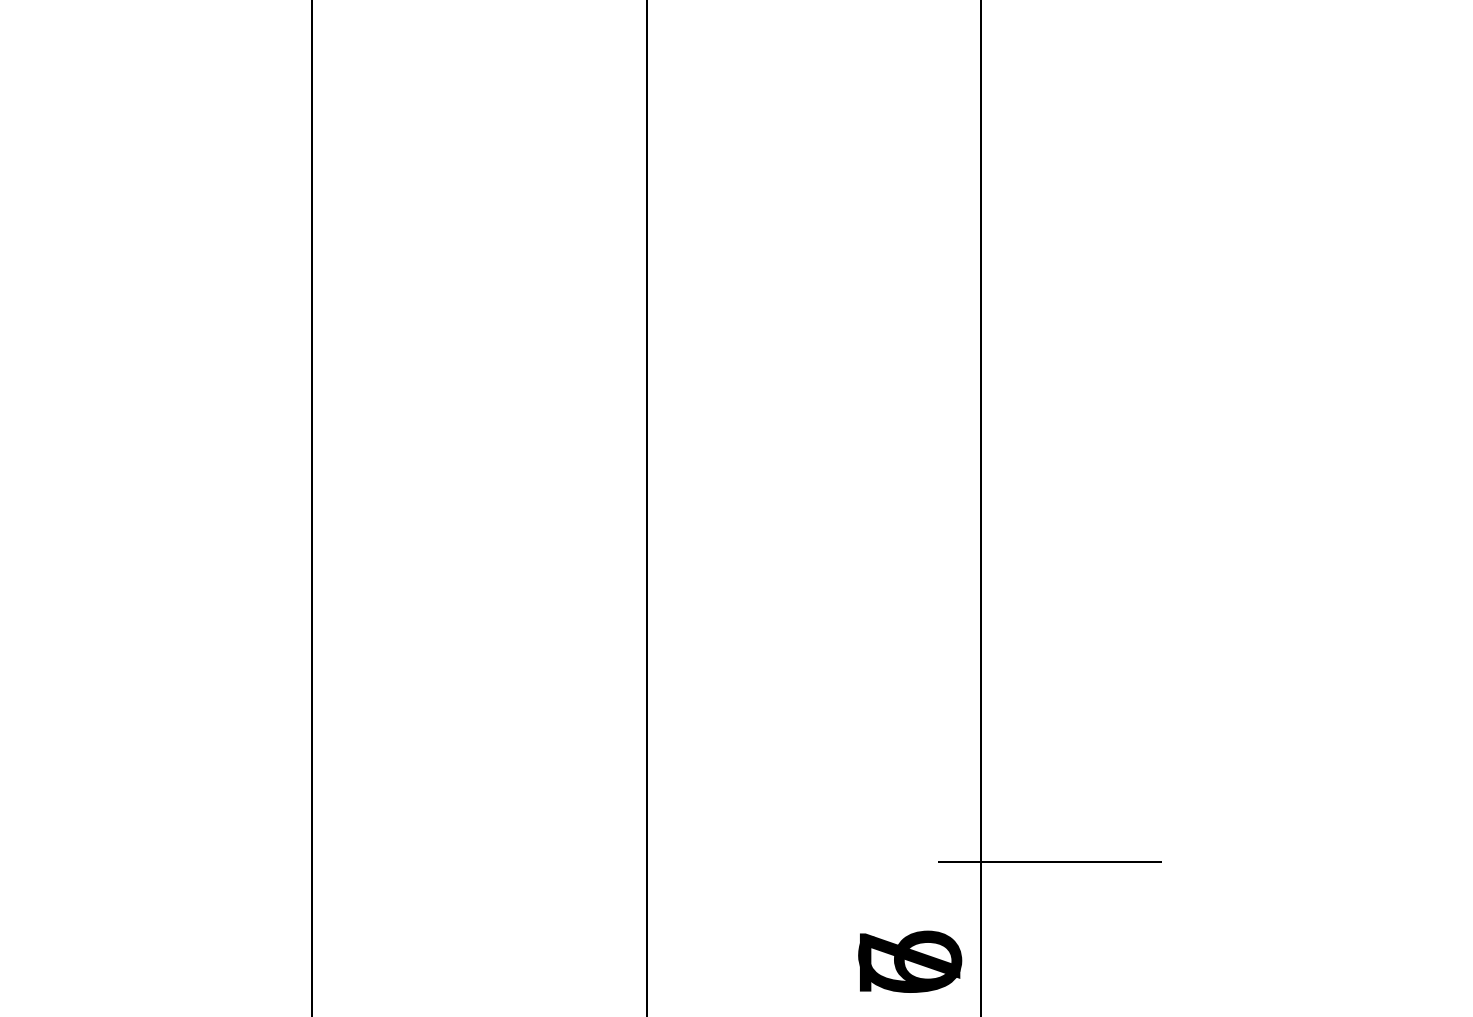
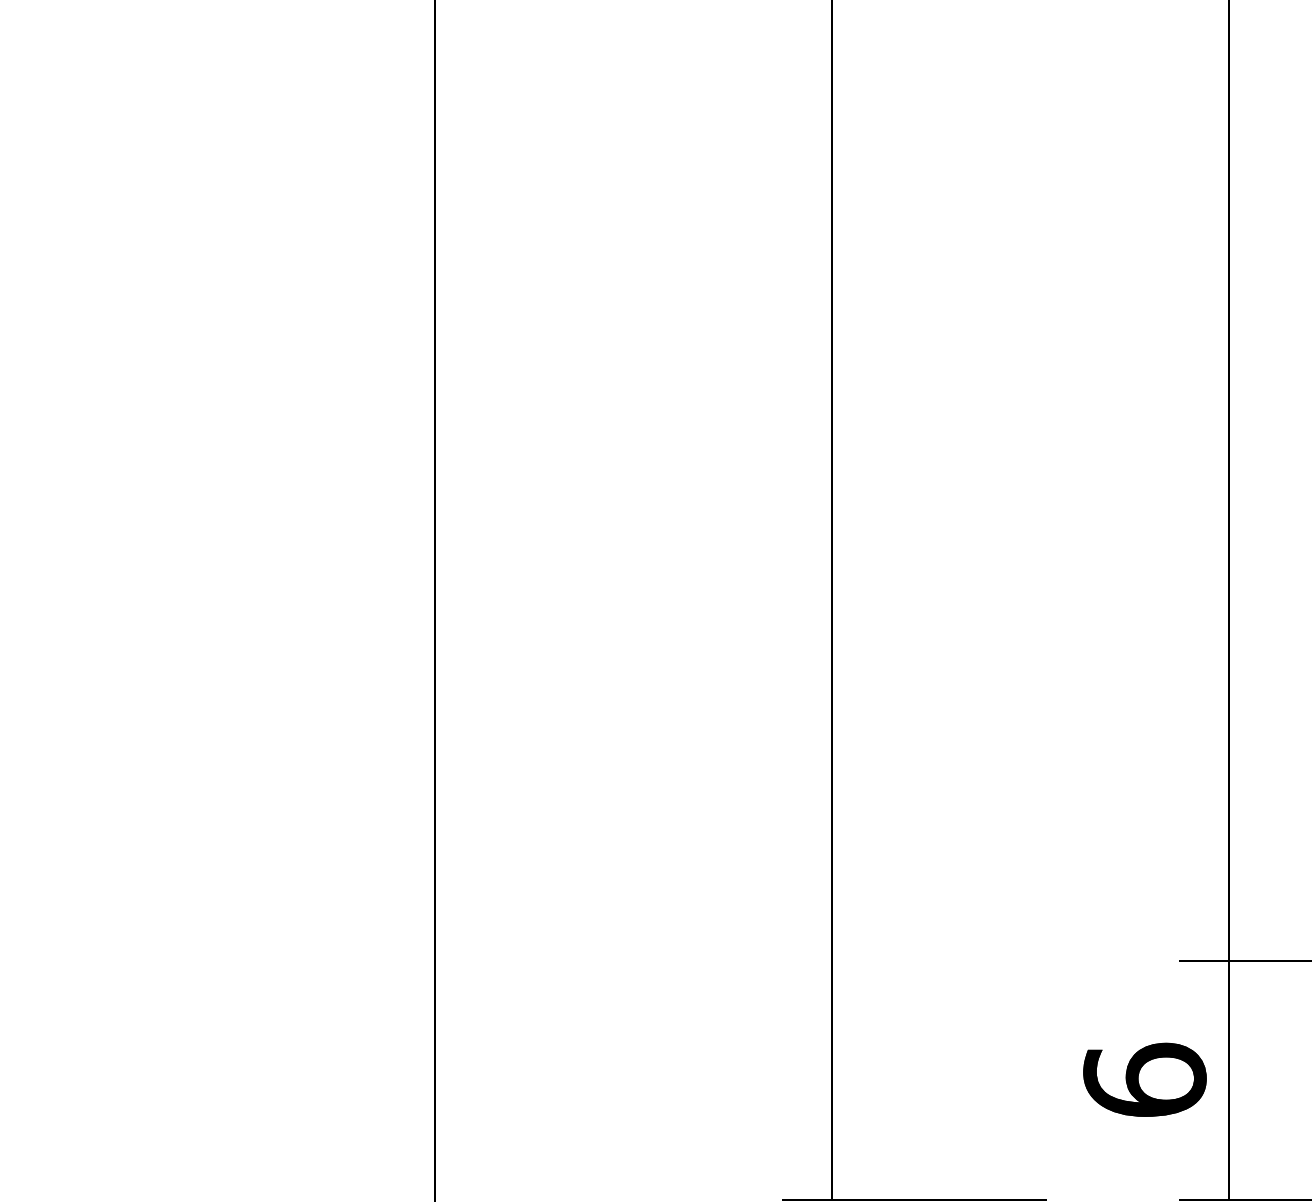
text: (910, 961) -> (1145, 1079), 7 -> 6

